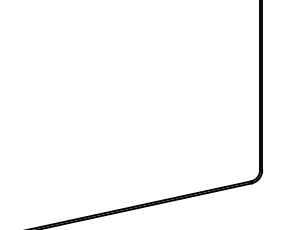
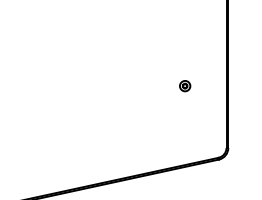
part: (212, 98) -> (184, 85), added

